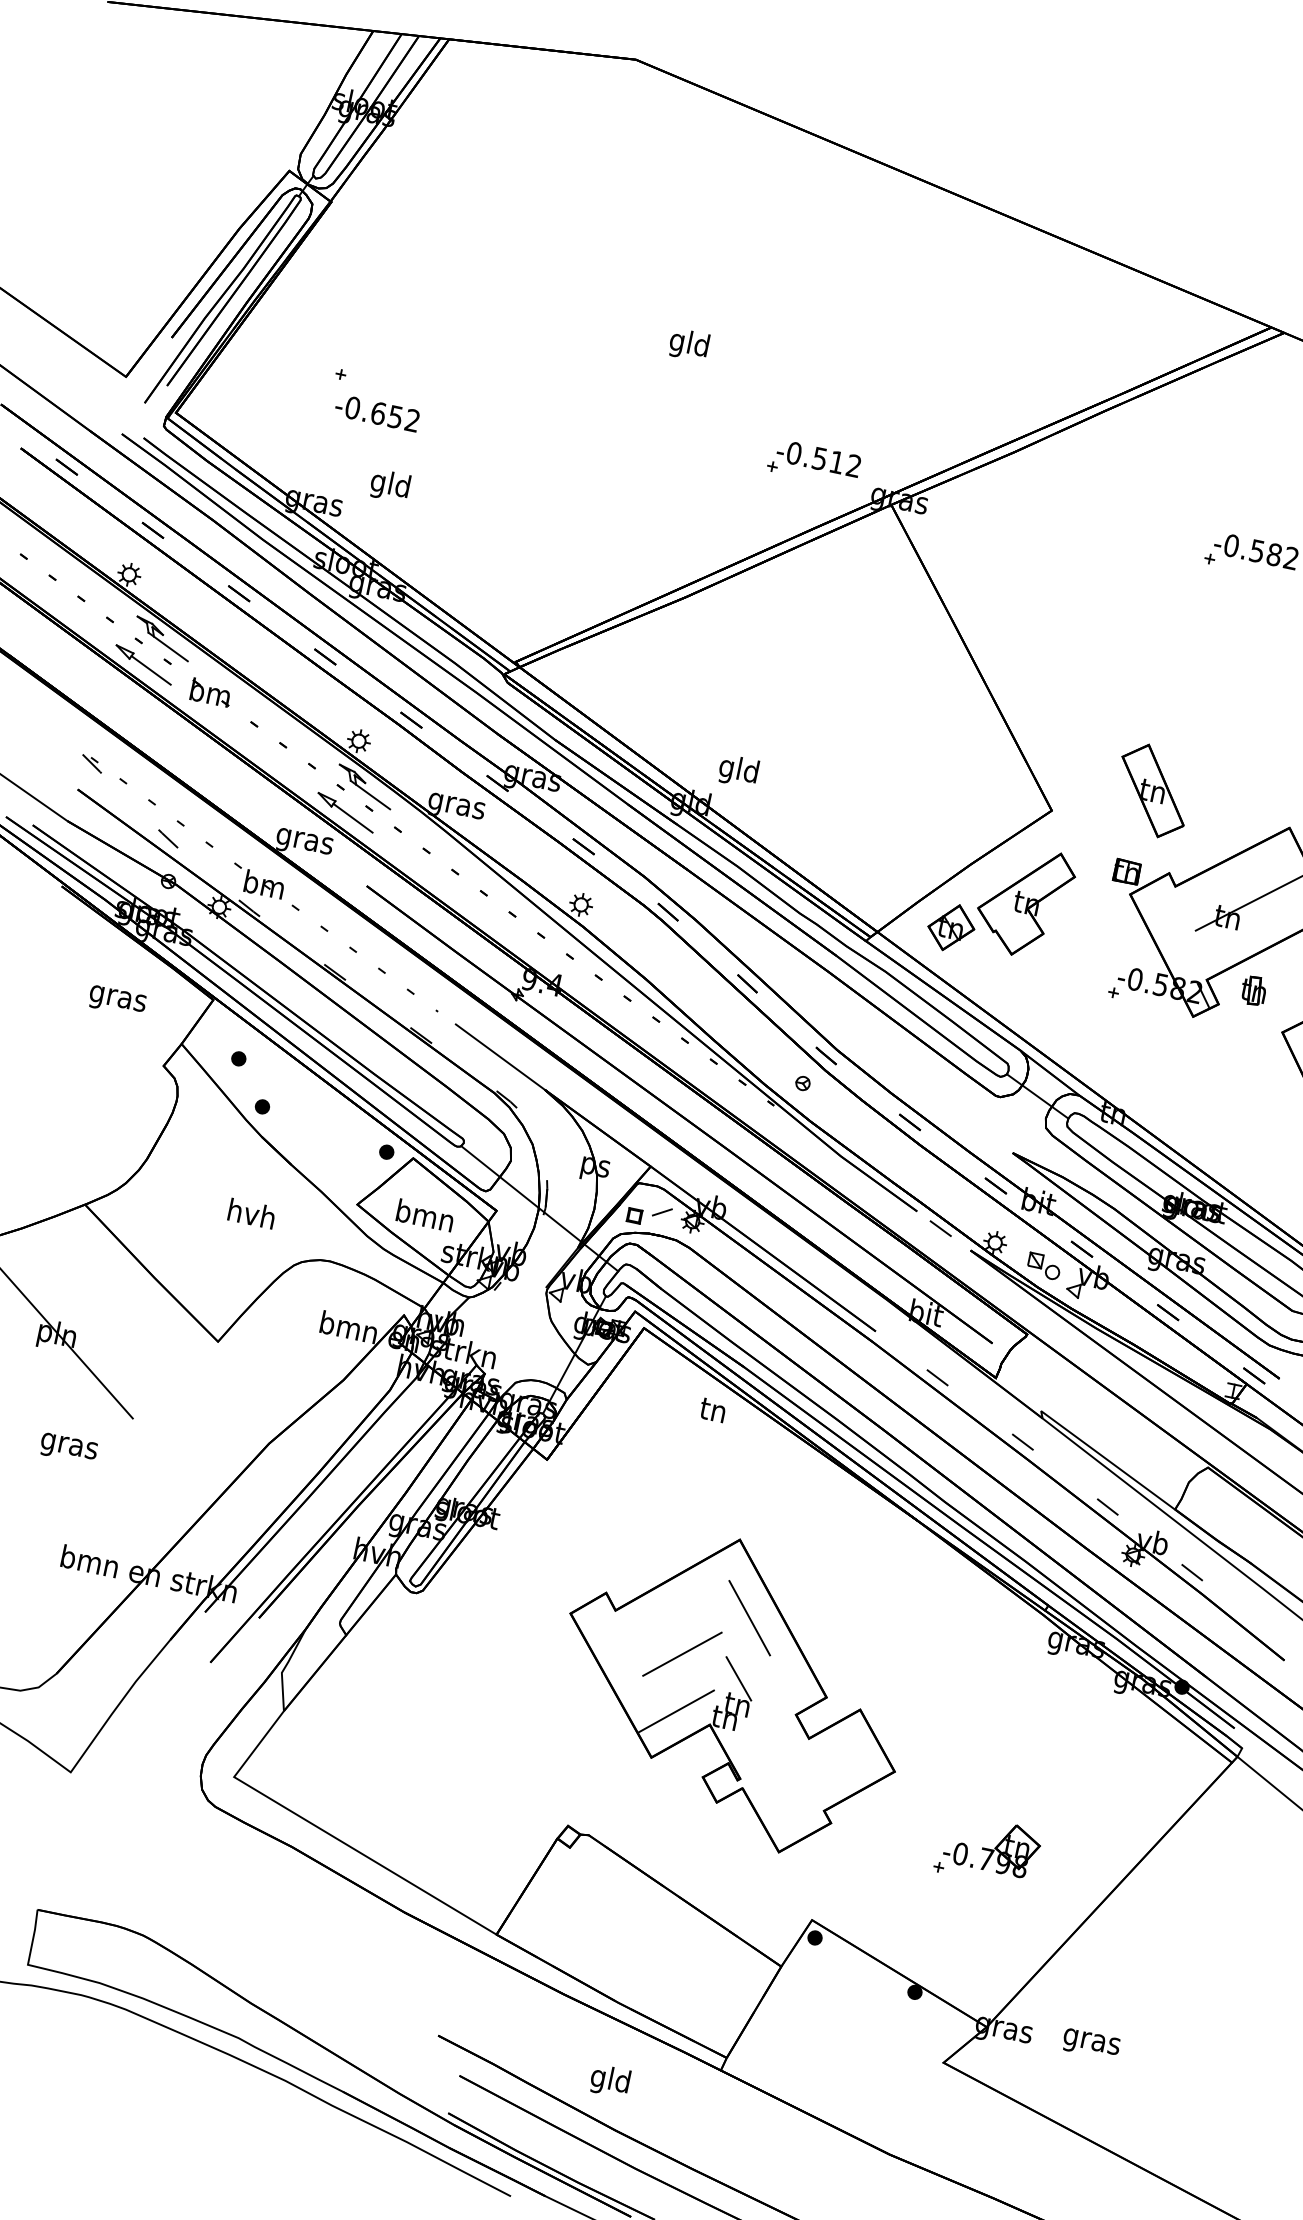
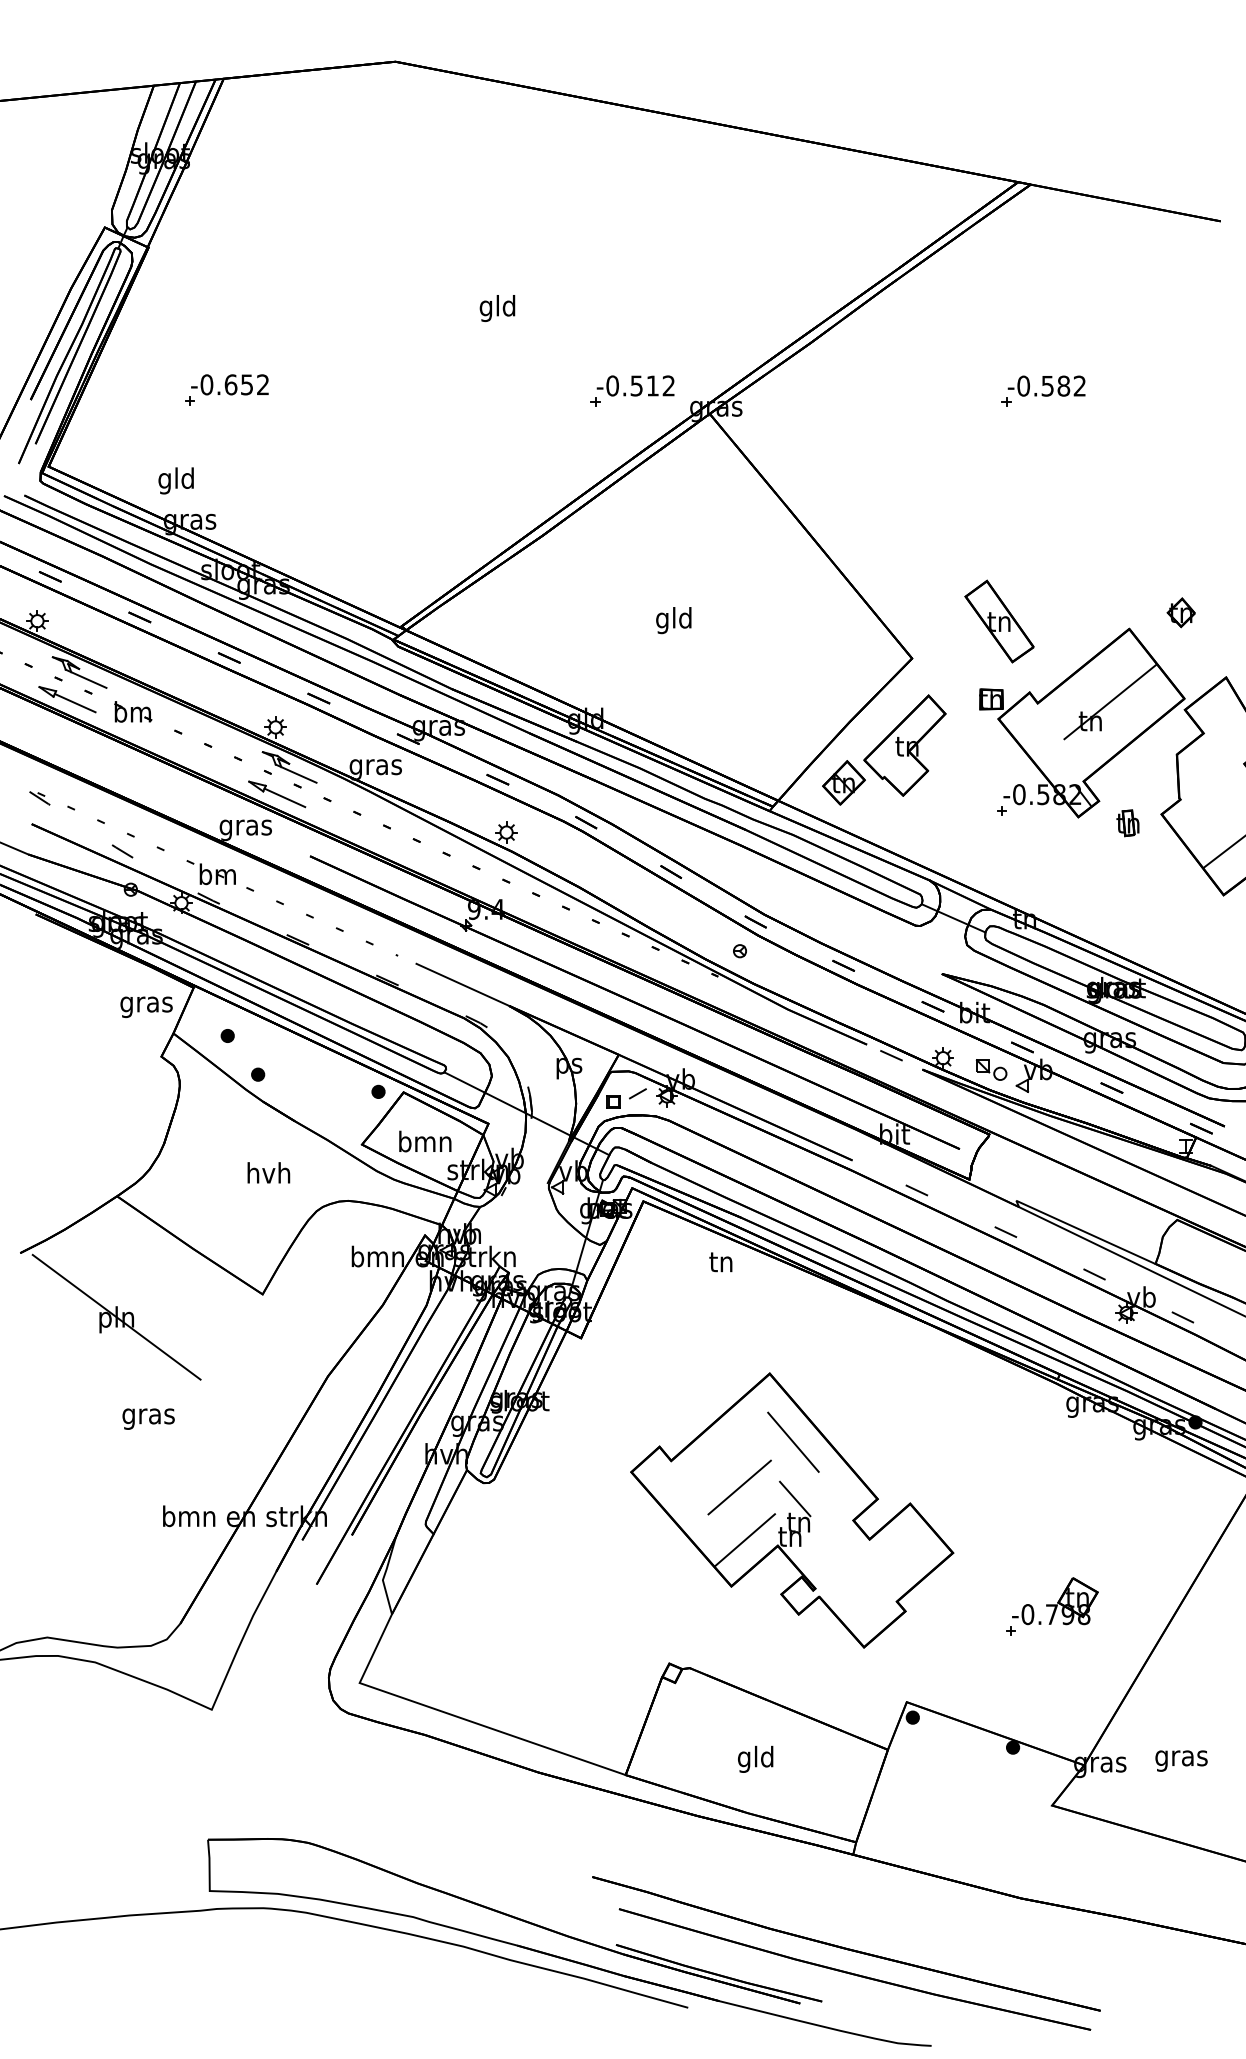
text: (376, 412) -> (229, 384), moved
text: (389, 485) -> (175, 480), moved
text: (738, 771) -> (673, 620), moved
part: (1253, 990) -> (1127, 823), moved
text: (117, 1001) -> (146, 1007), moved
text: (610, 2080) -> (755, 1758), moved

